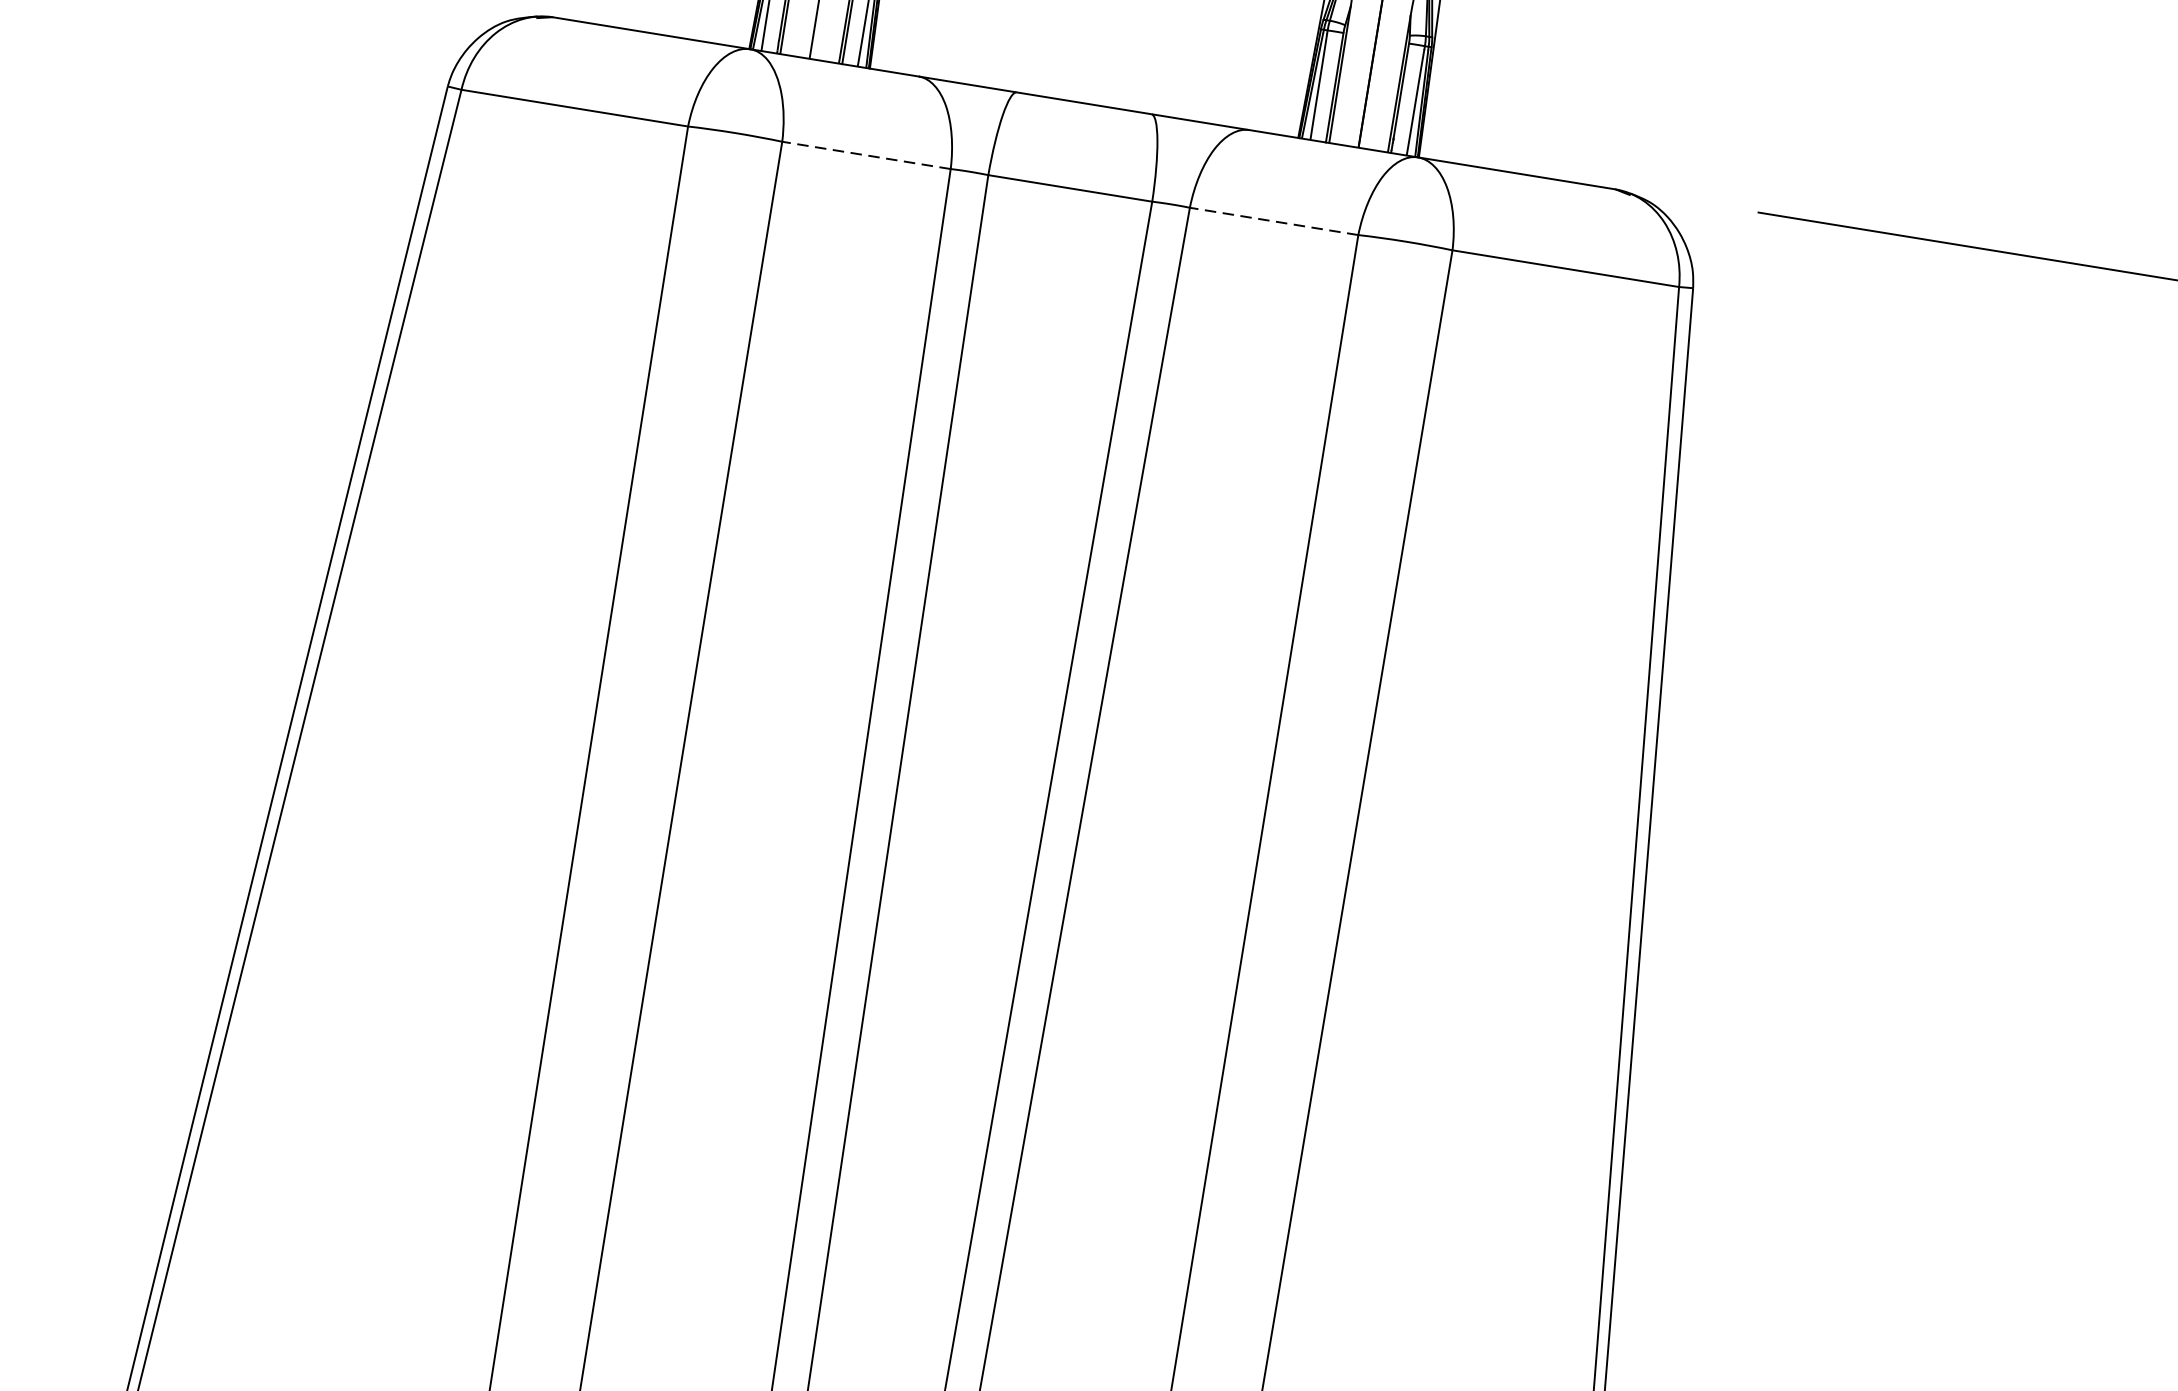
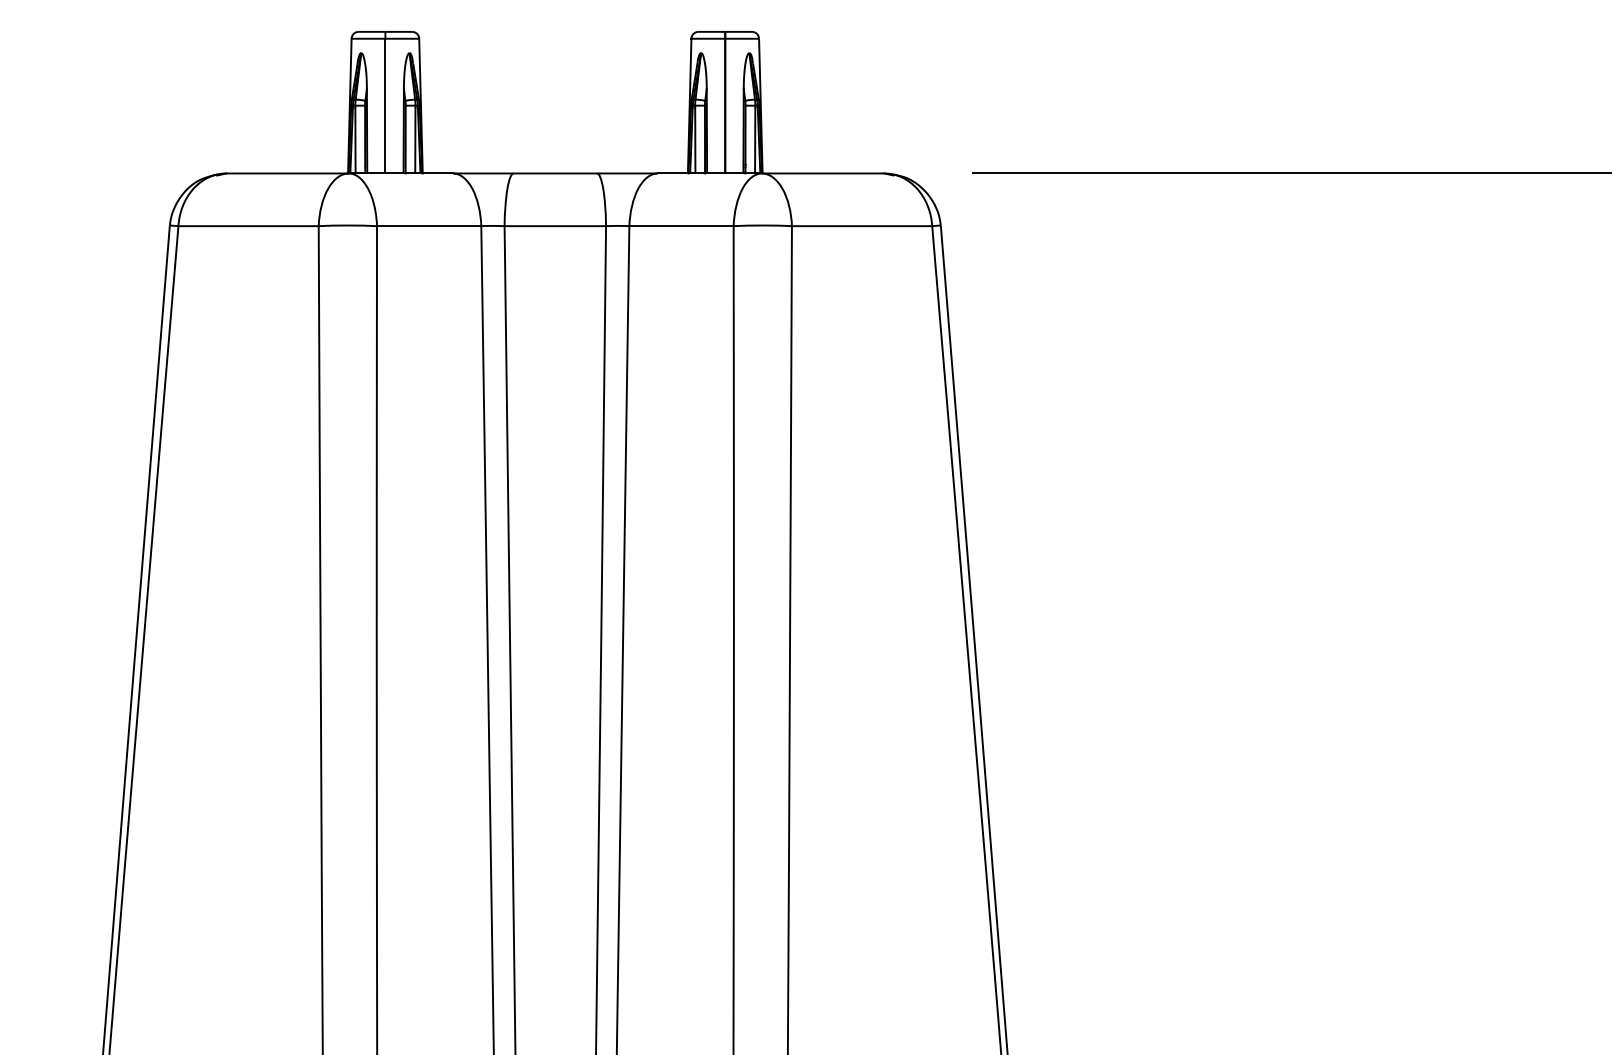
line: (865, 155) -> (428, 226), dashed -> solid
line: (1274, 221) -> (681, 226), dashed -> solid

